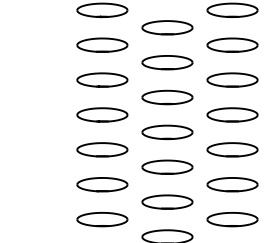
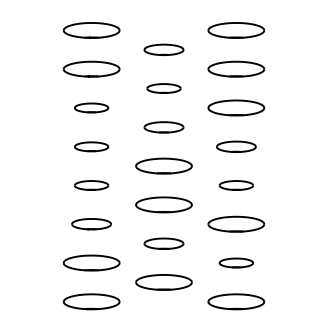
part: (167, 27) -> (163, 49), size x0.7
part: (167, 62) -> (163, 88), size x0.6
part: (102, 79) -> (91, 107), size x0.6
part: (167, 97) -> (163, 127), size x0.7
part: (102, 114) -> (91, 146), size x0.6
part: (232, 114) -> (236, 146), size x0.7
part: (102, 149) -> (91, 185), size x0.6
part: (232, 149) -> (236, 185), size x0.6
part: (102, 184) -> (91, 223), size x0.7
part: (167, 201) -> (163, 243), size x0.7
part: (232, 219) -> (236, 262), size x0.6

